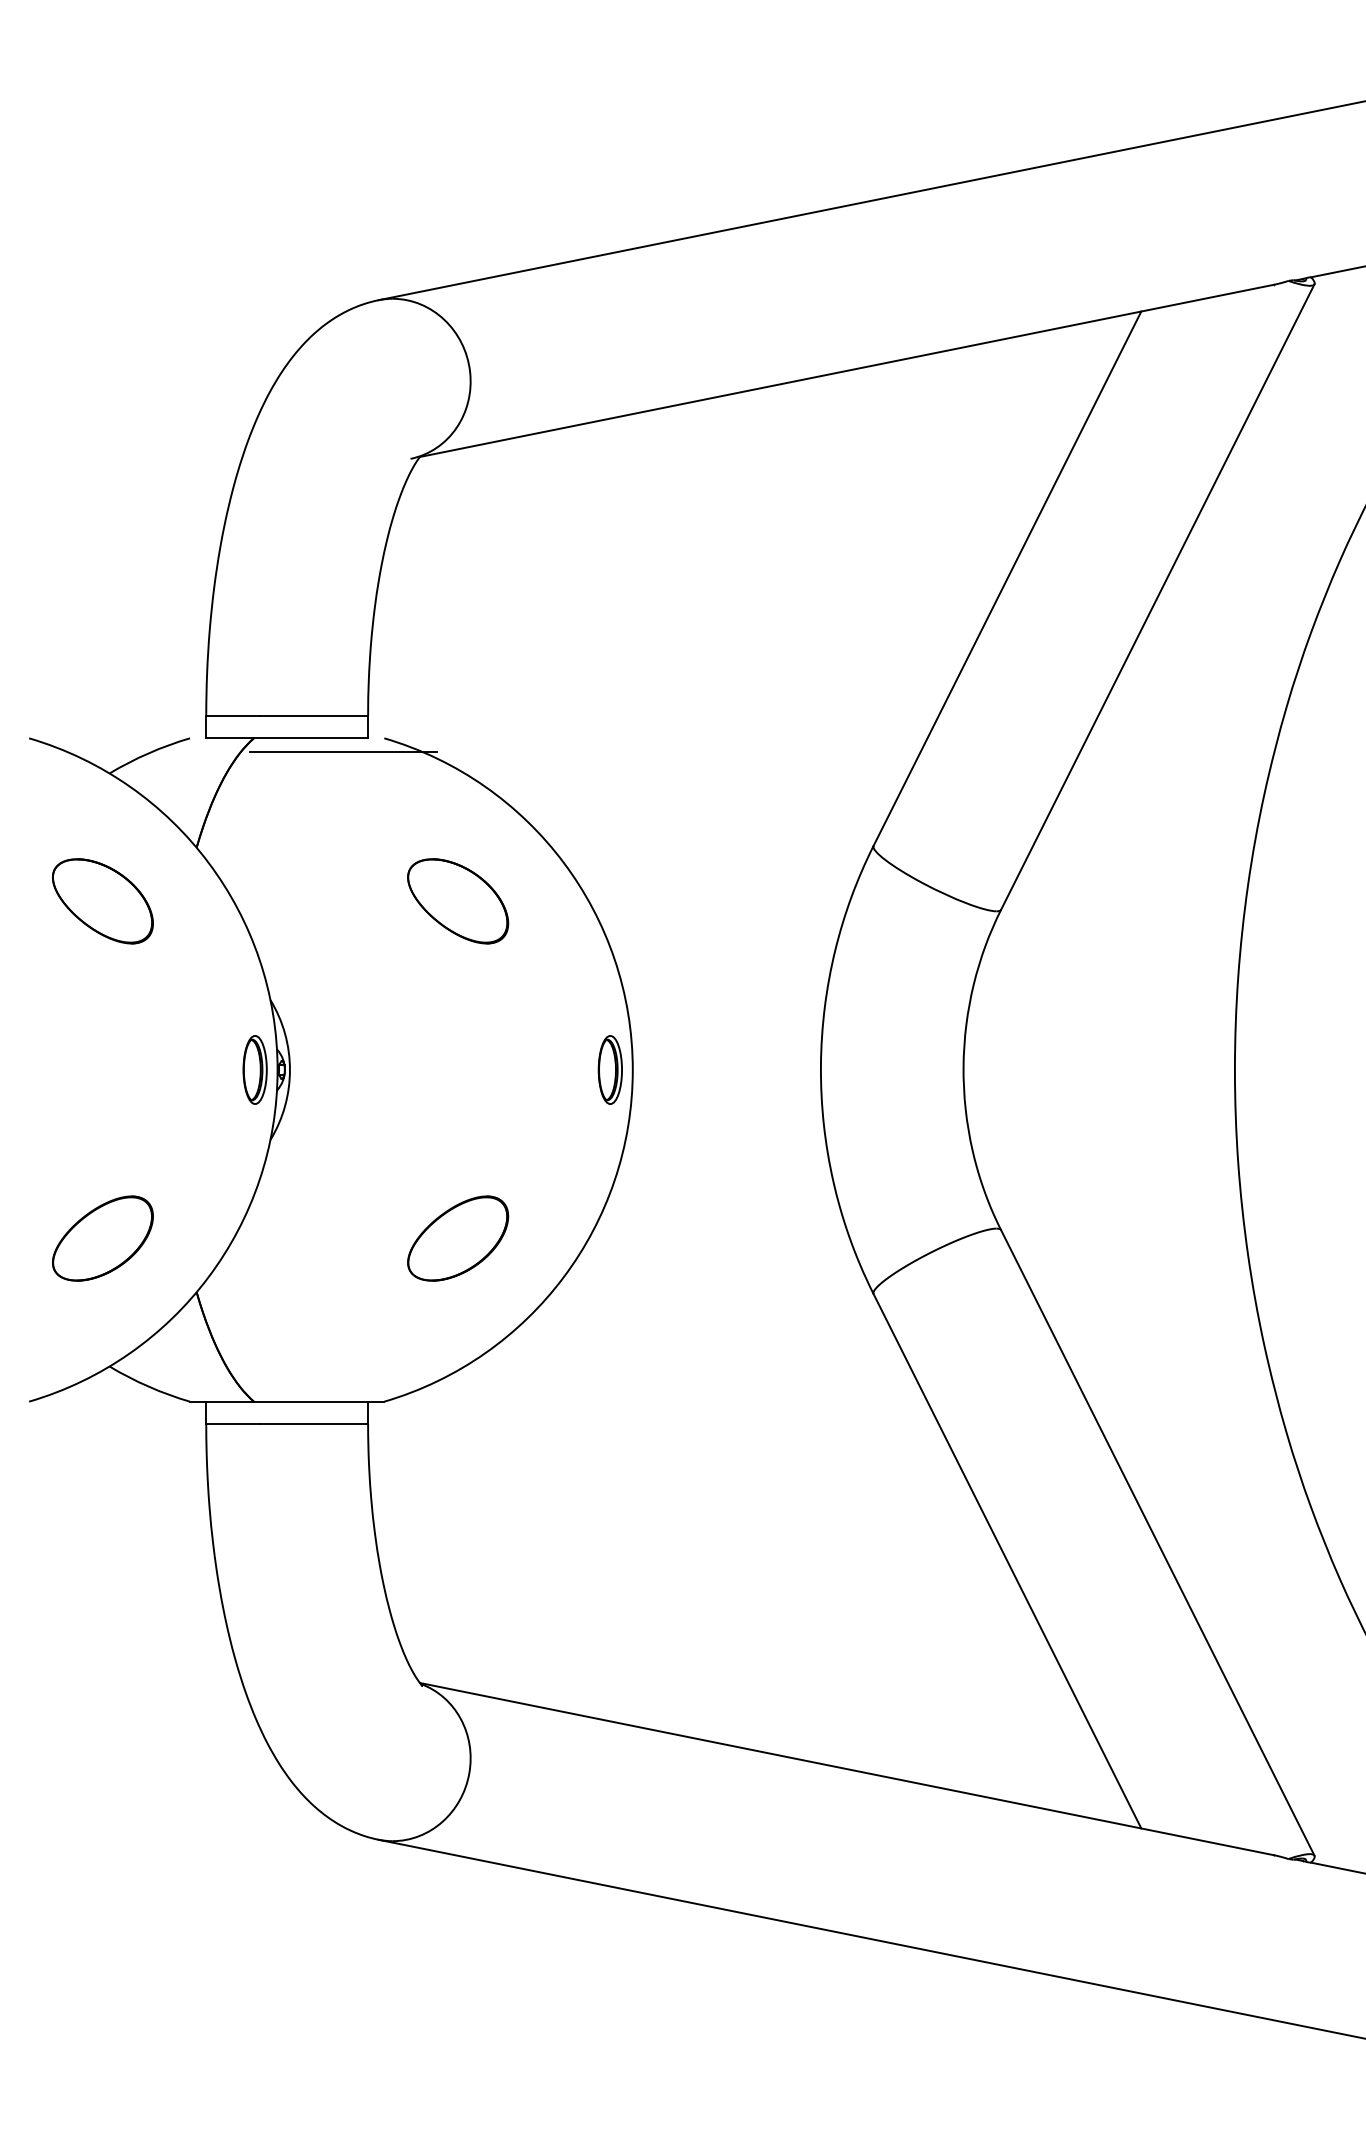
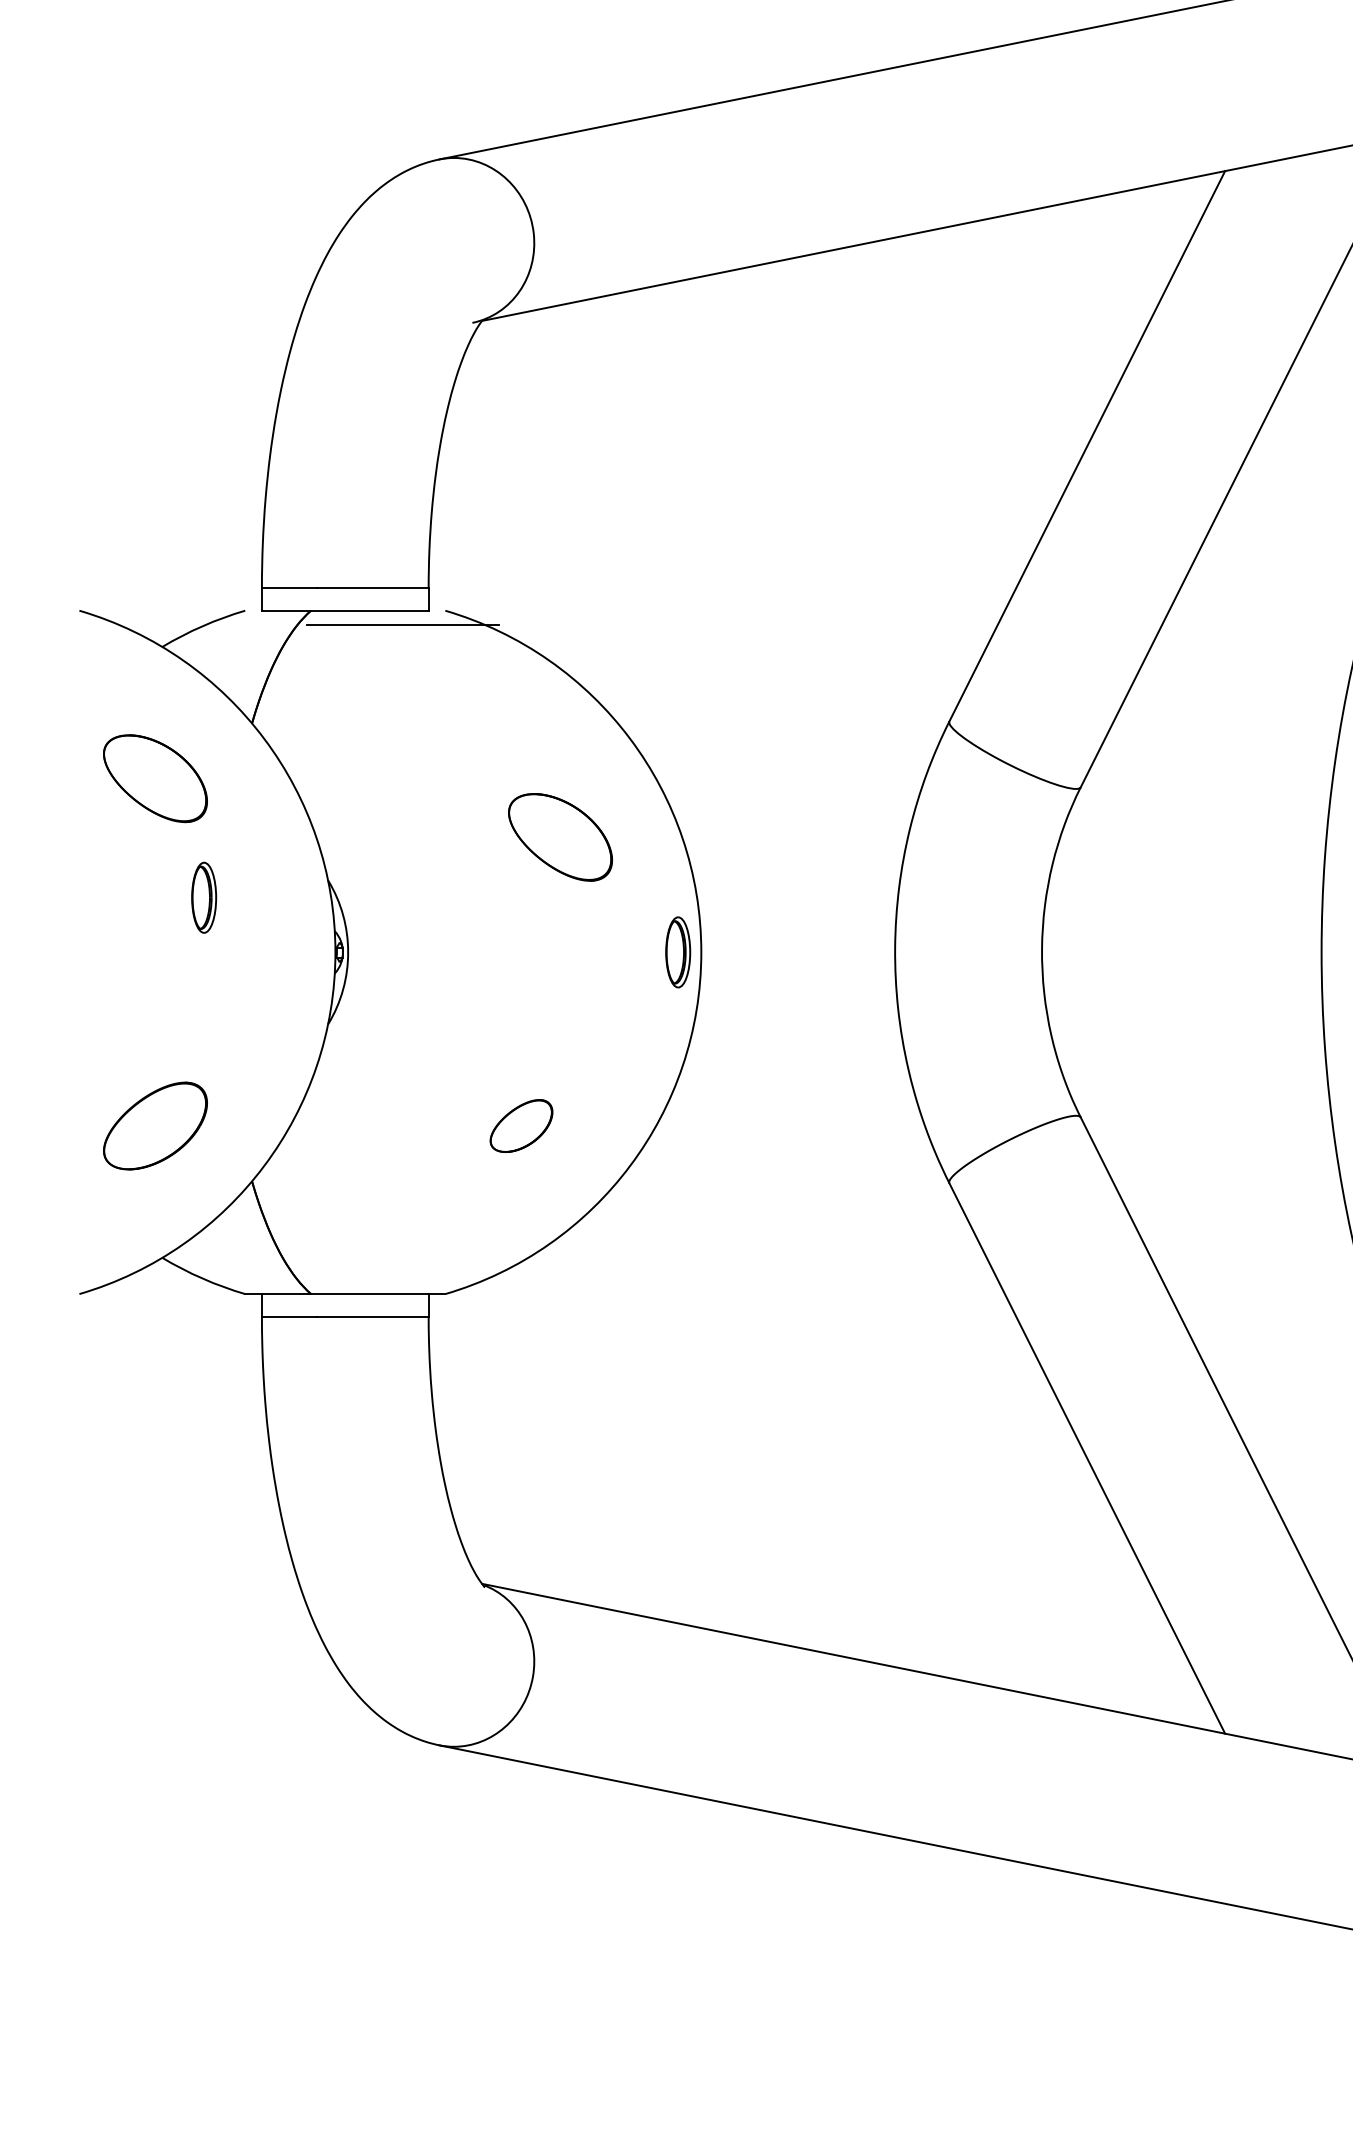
part: (458, 901) -> (560, 837), moved
part: (254, 1069) -> (203, 897), moved
part: (458, 1238) -> (521, 1125), size x0.6

